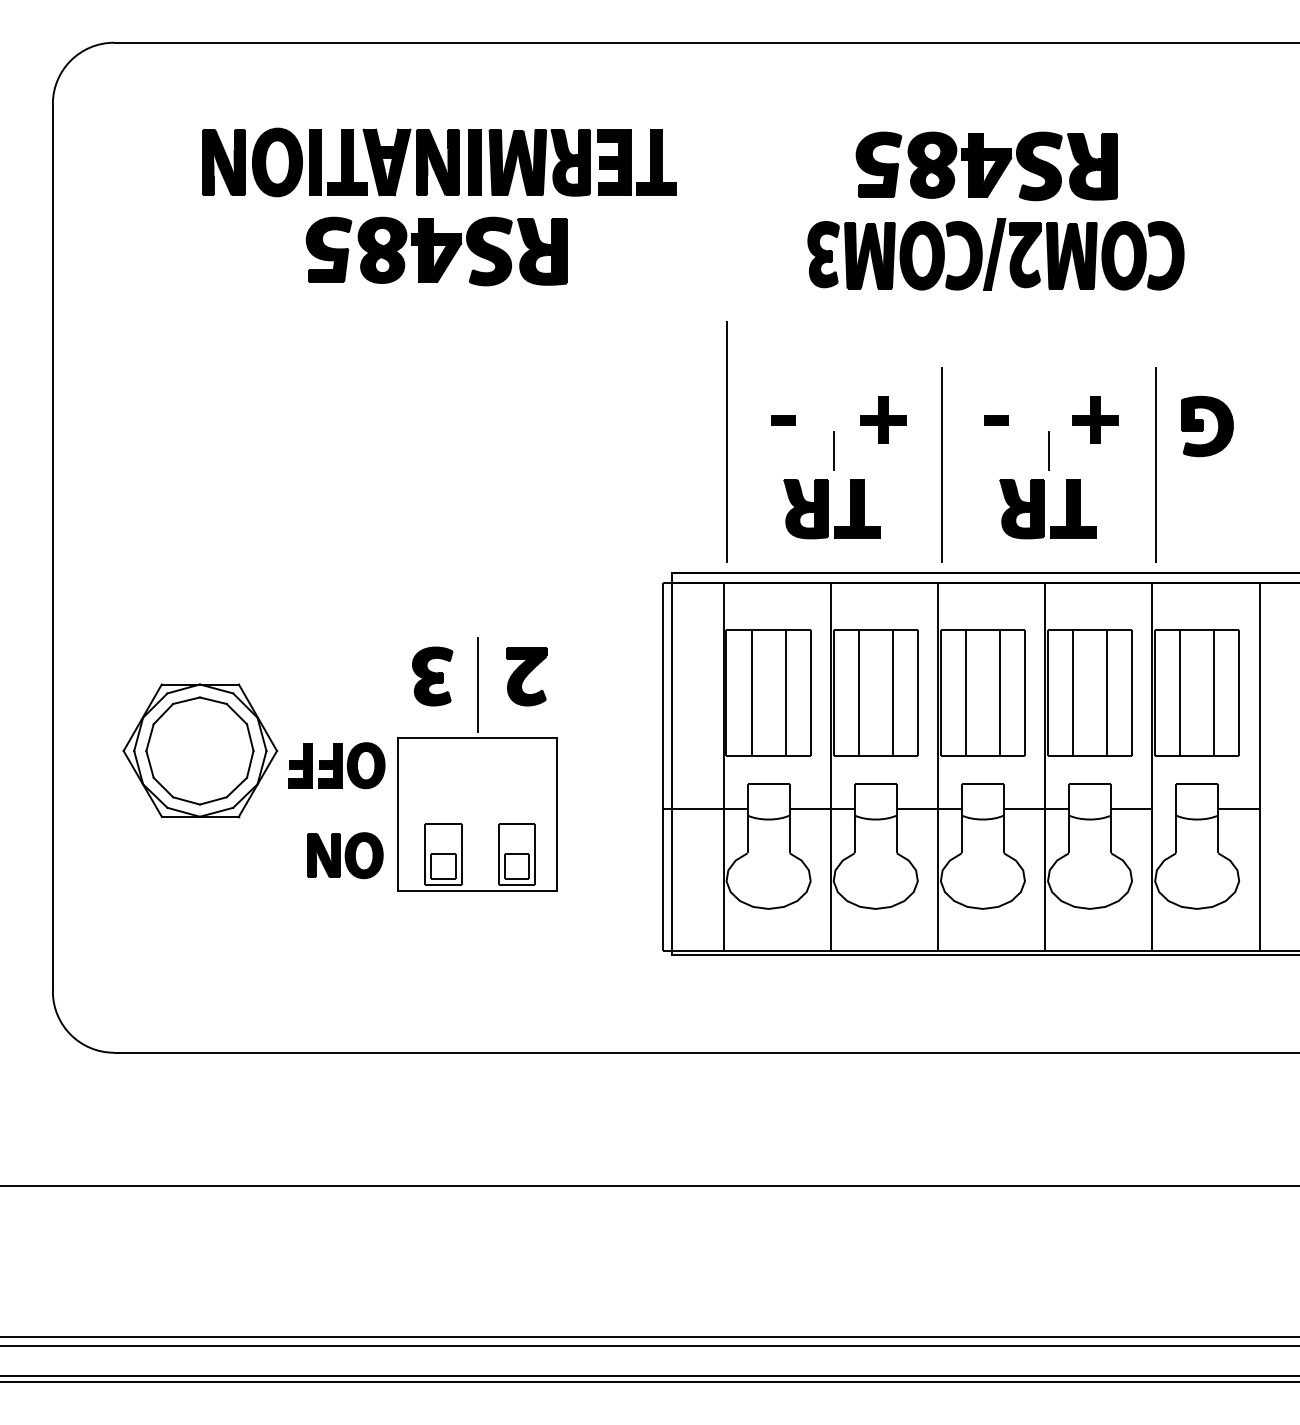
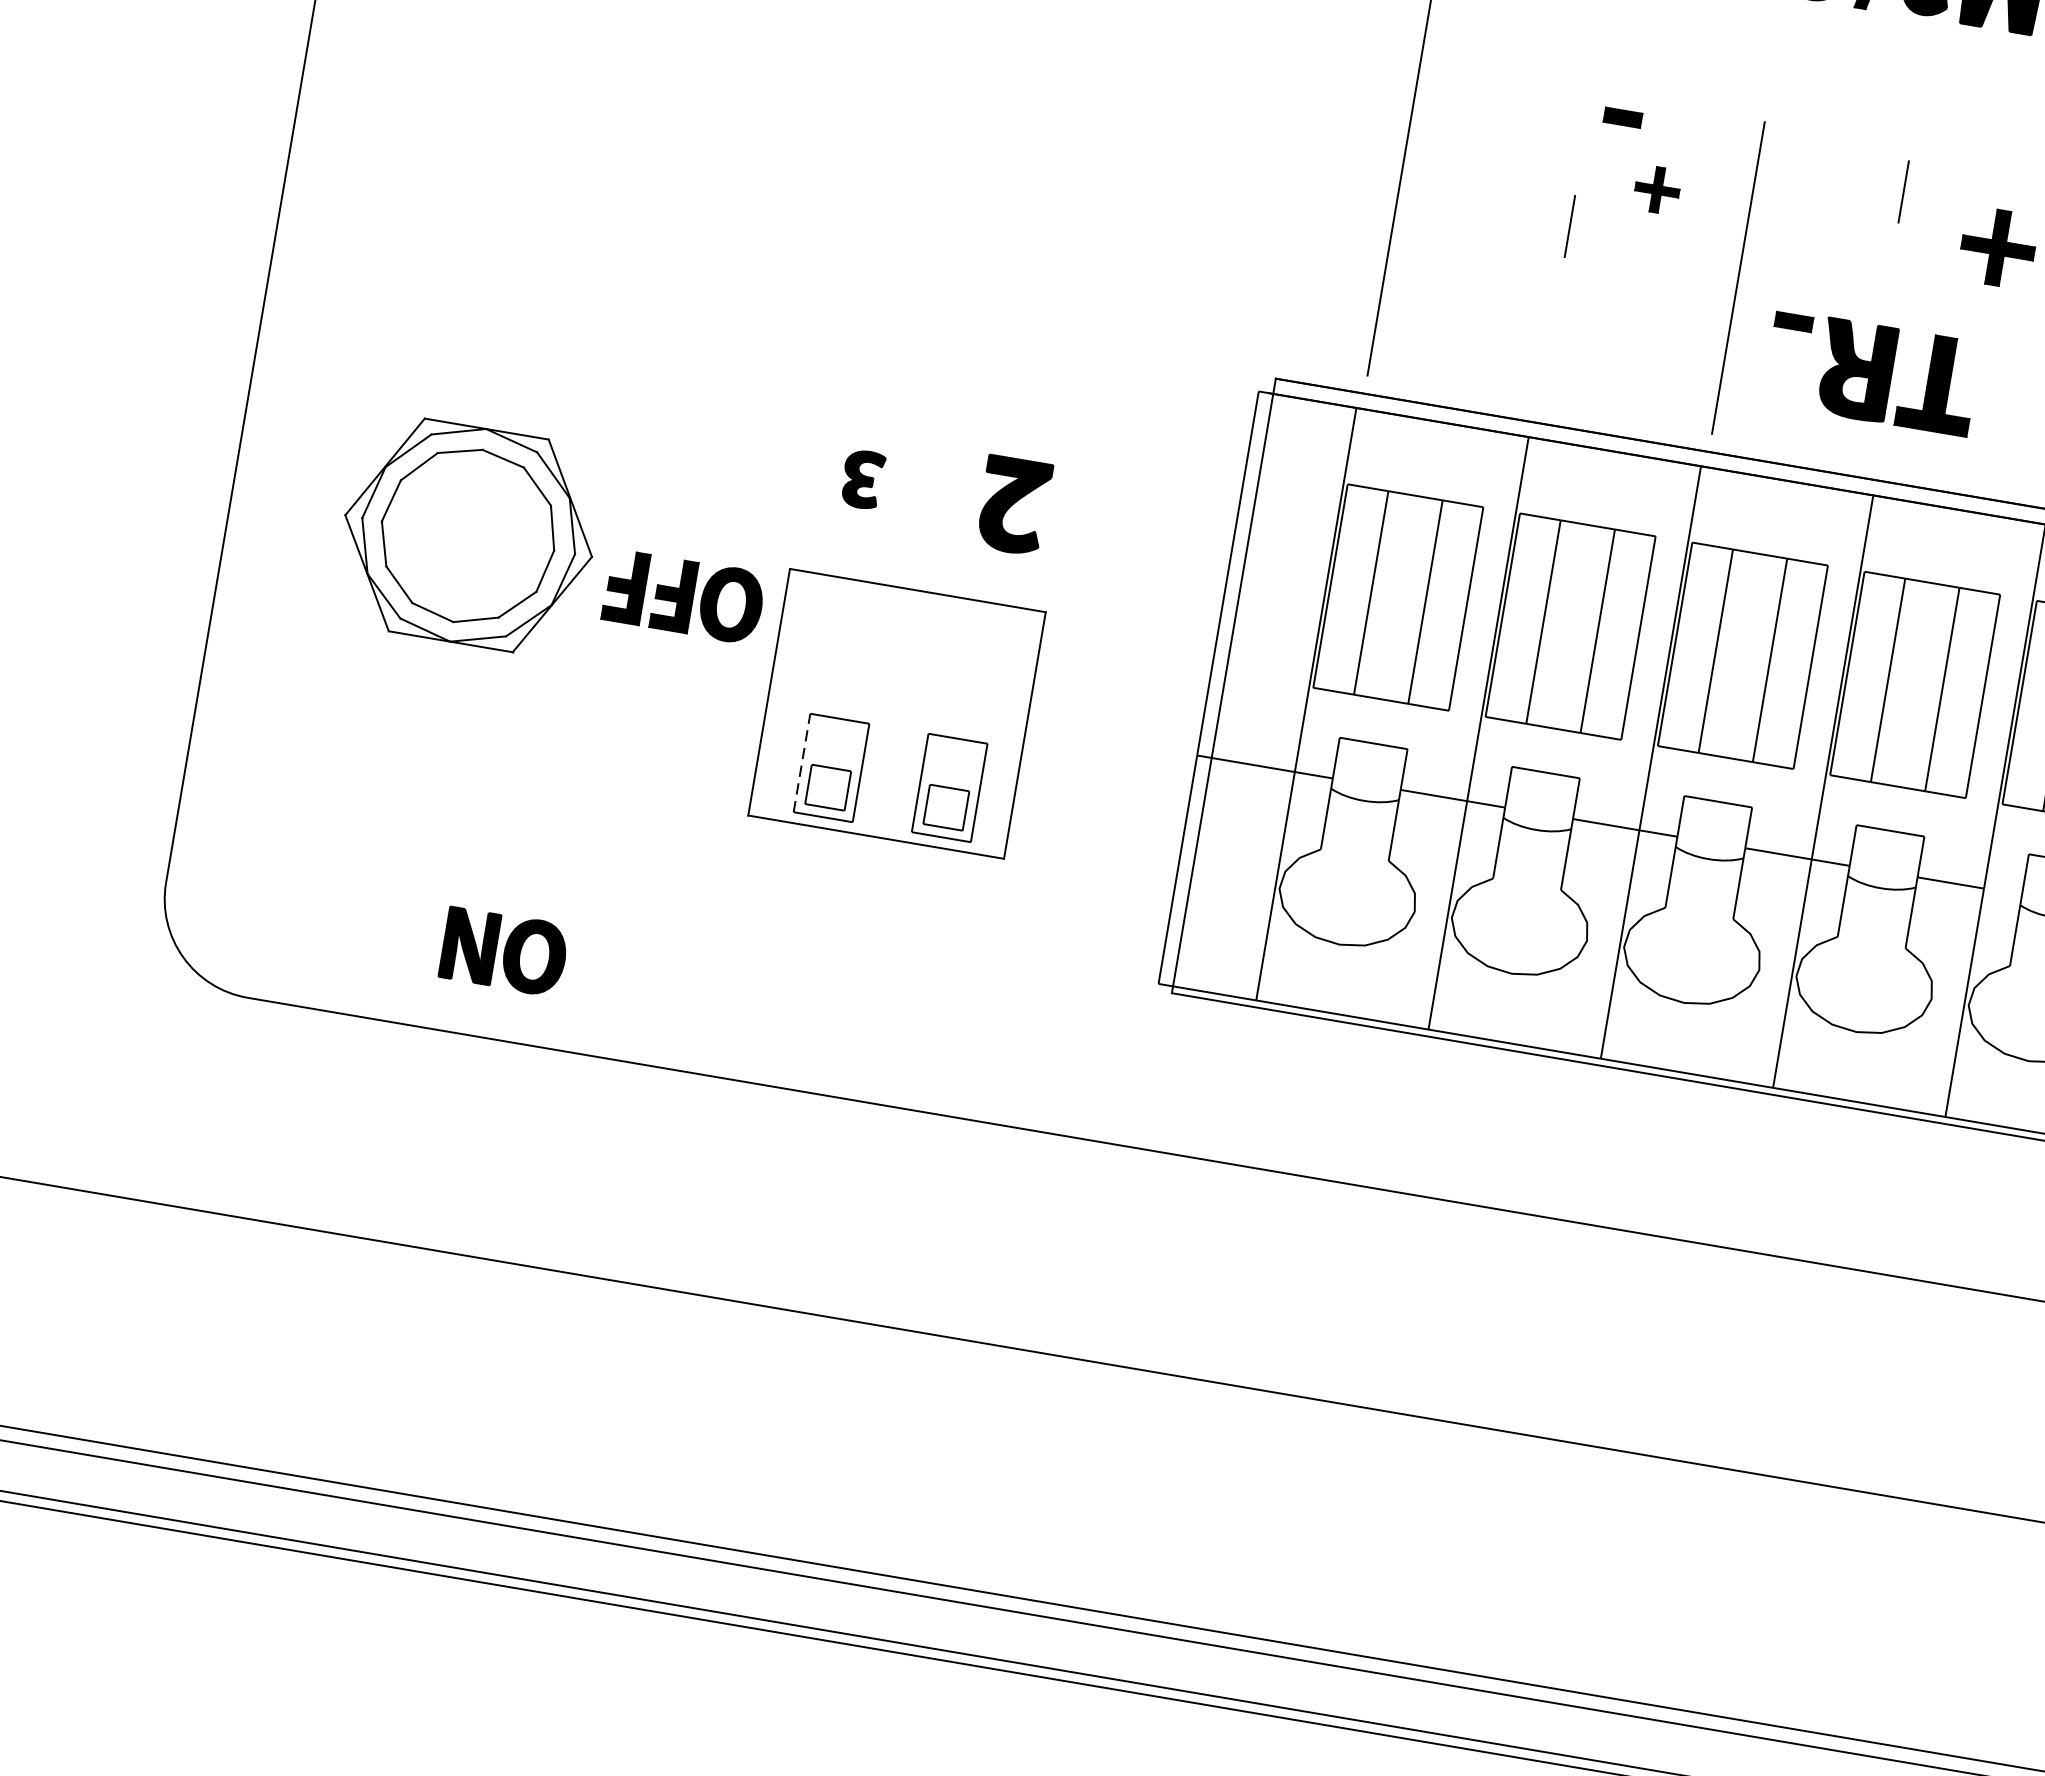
part: (883, 419) -> (1657, 188), size x0.6
part: (783, 420) -> (1623, 118), moved
part: (996, 420) -> (1793, 322), moved
line: (1048, 450) -> (1903, 190), moved
part: (831, 509) -> (1549, 319), removed
part: (432, 676) -> (862, 479), size x0.6
line: (477, 685) -> (932, 506), removed
line: (425, 854) -> (802, 763), solid -> dashed
part: (345, 855) -> (504, 951), moved

